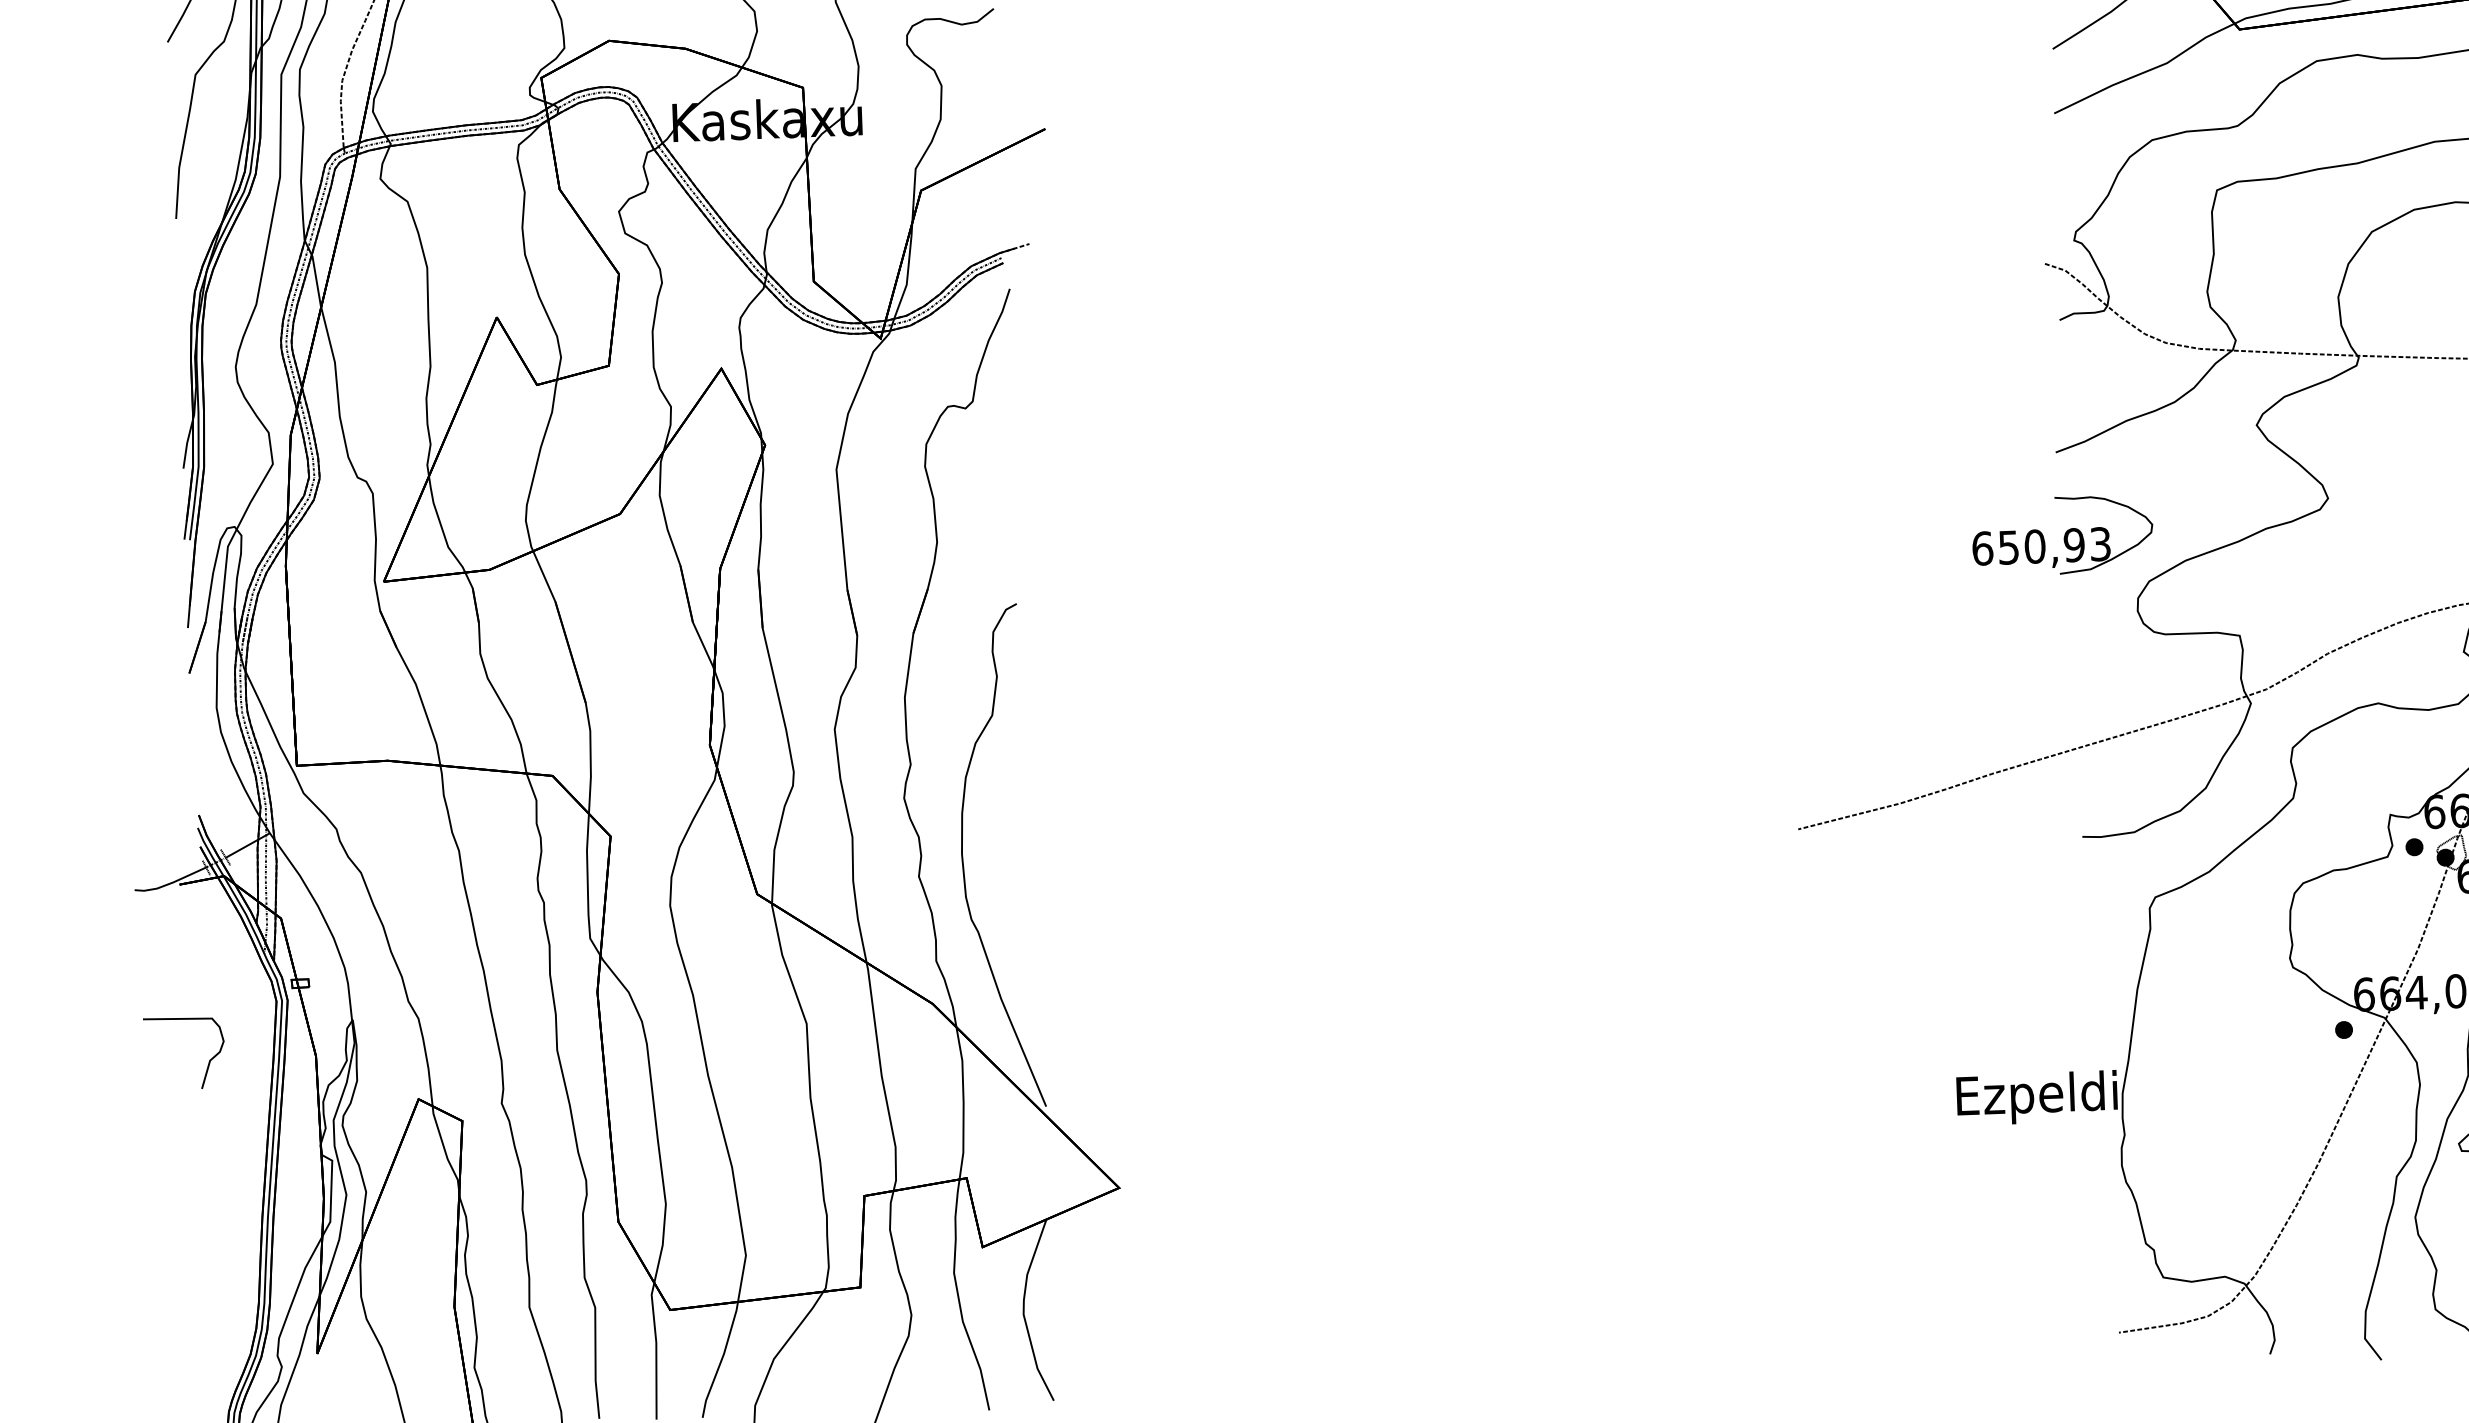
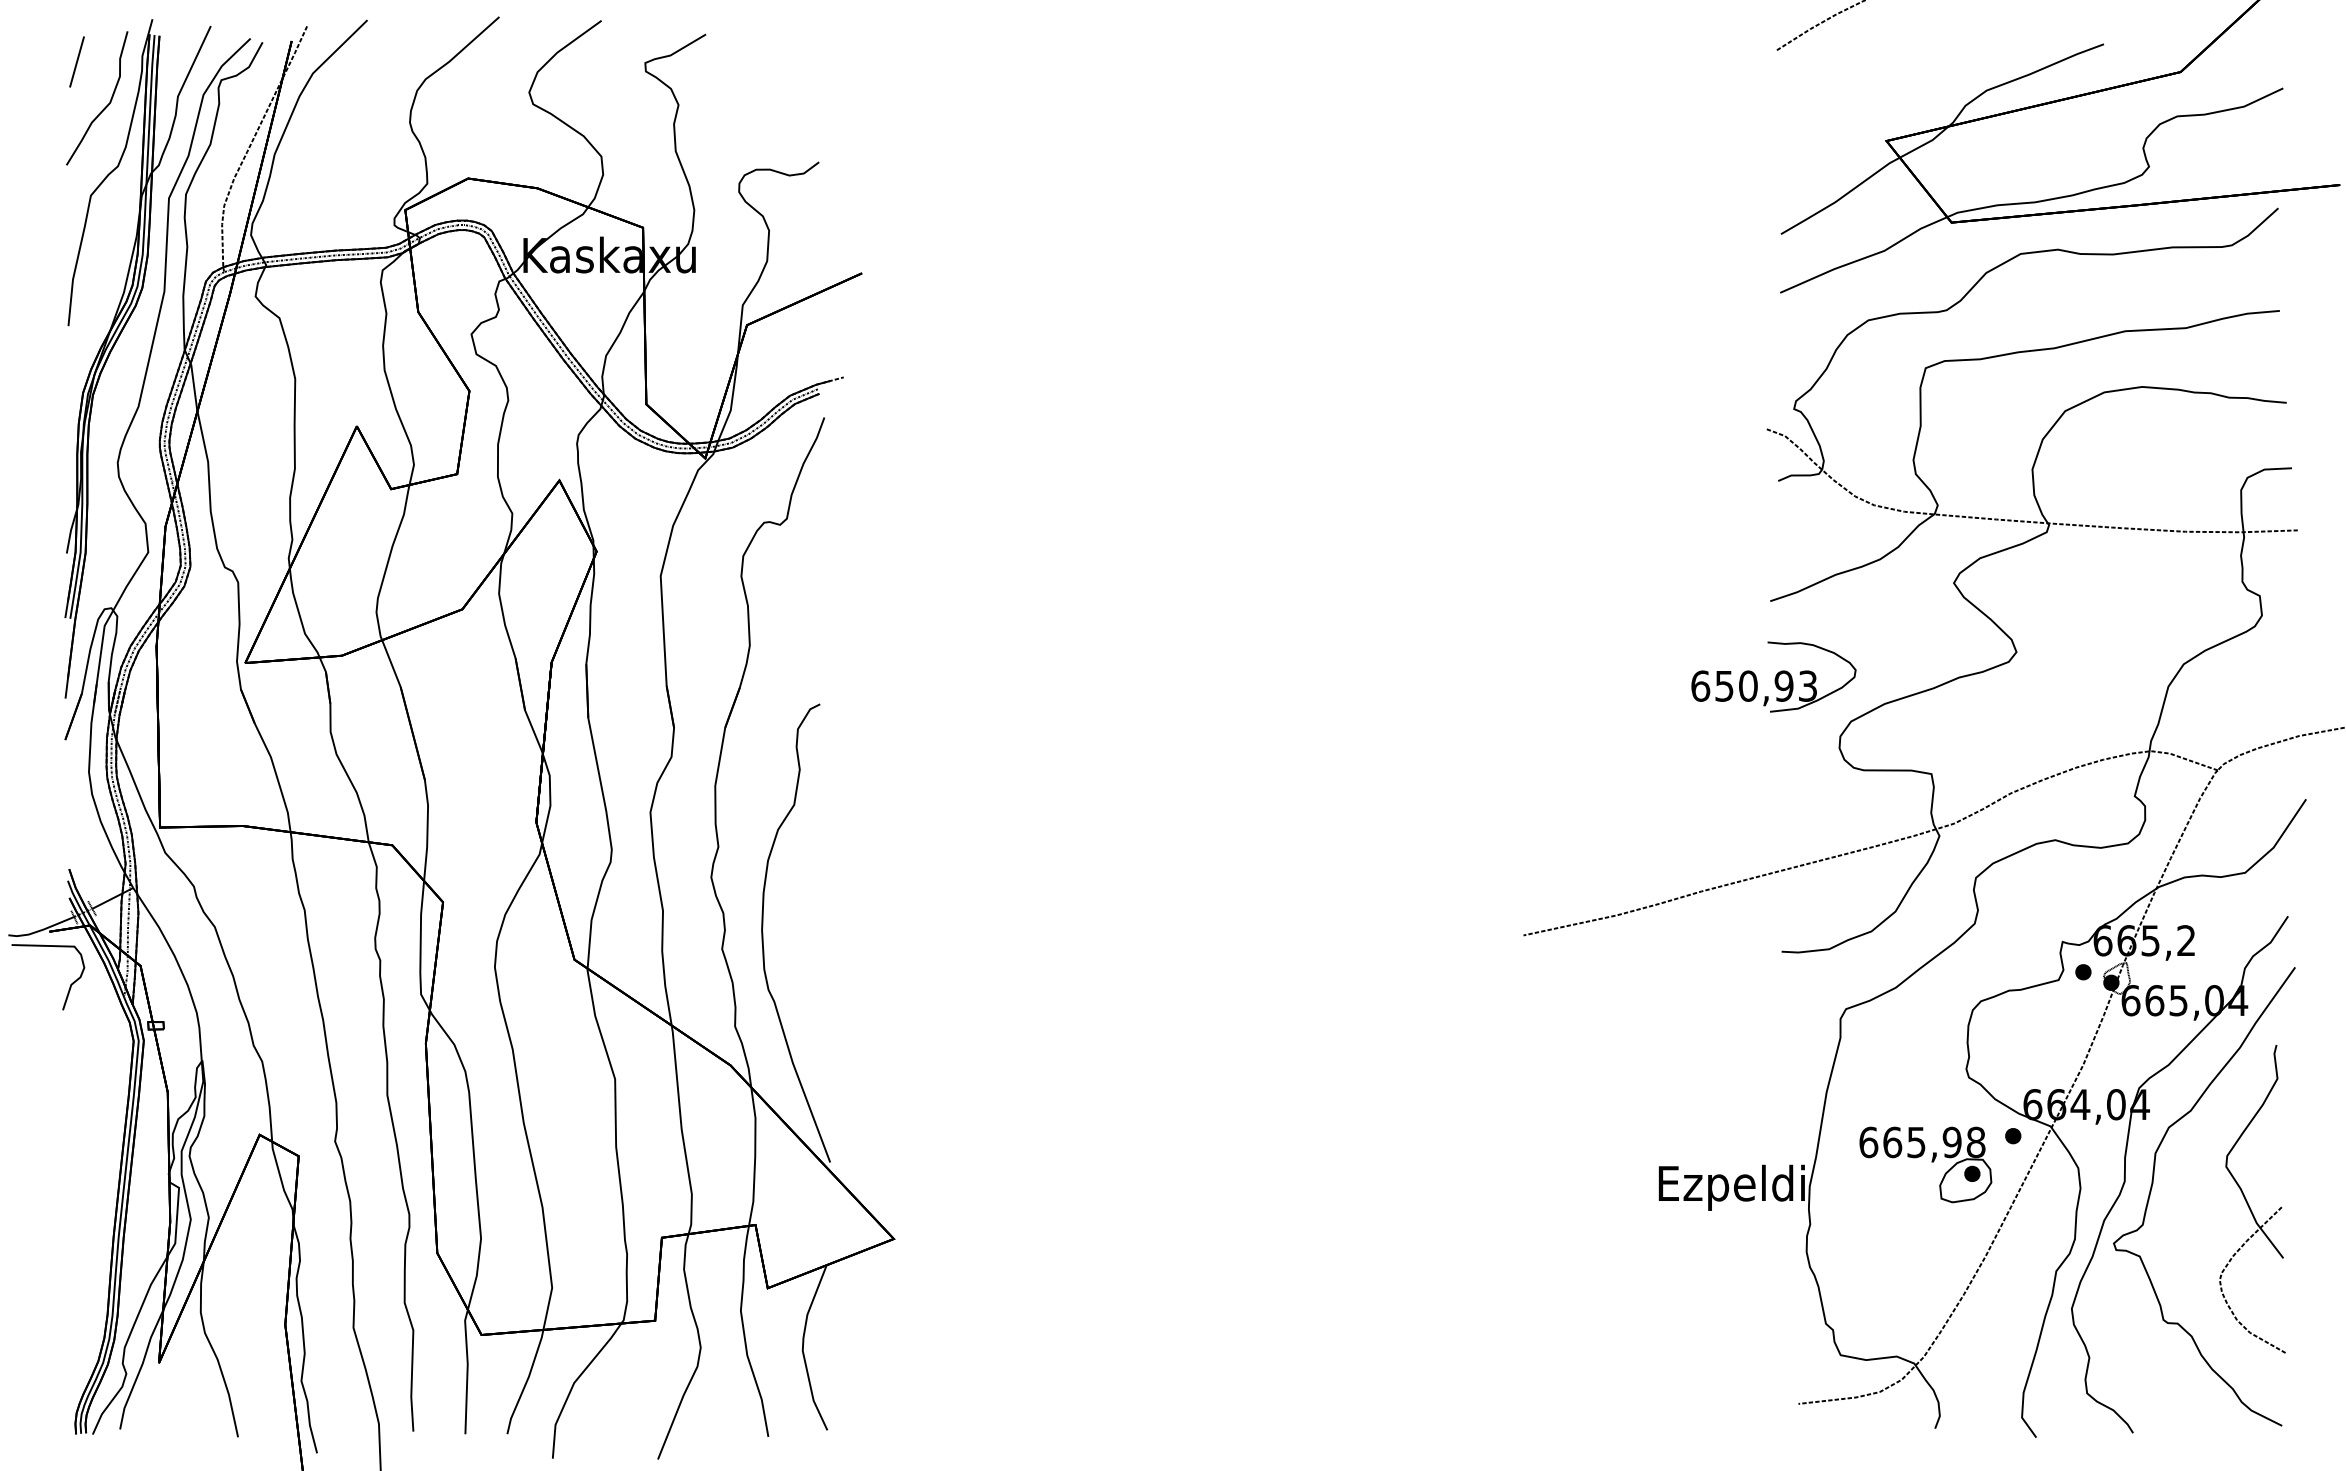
curve: (208, 1062) -> (69, 986), moved
part: (2255, 1062) -> (1931, 1162), added

